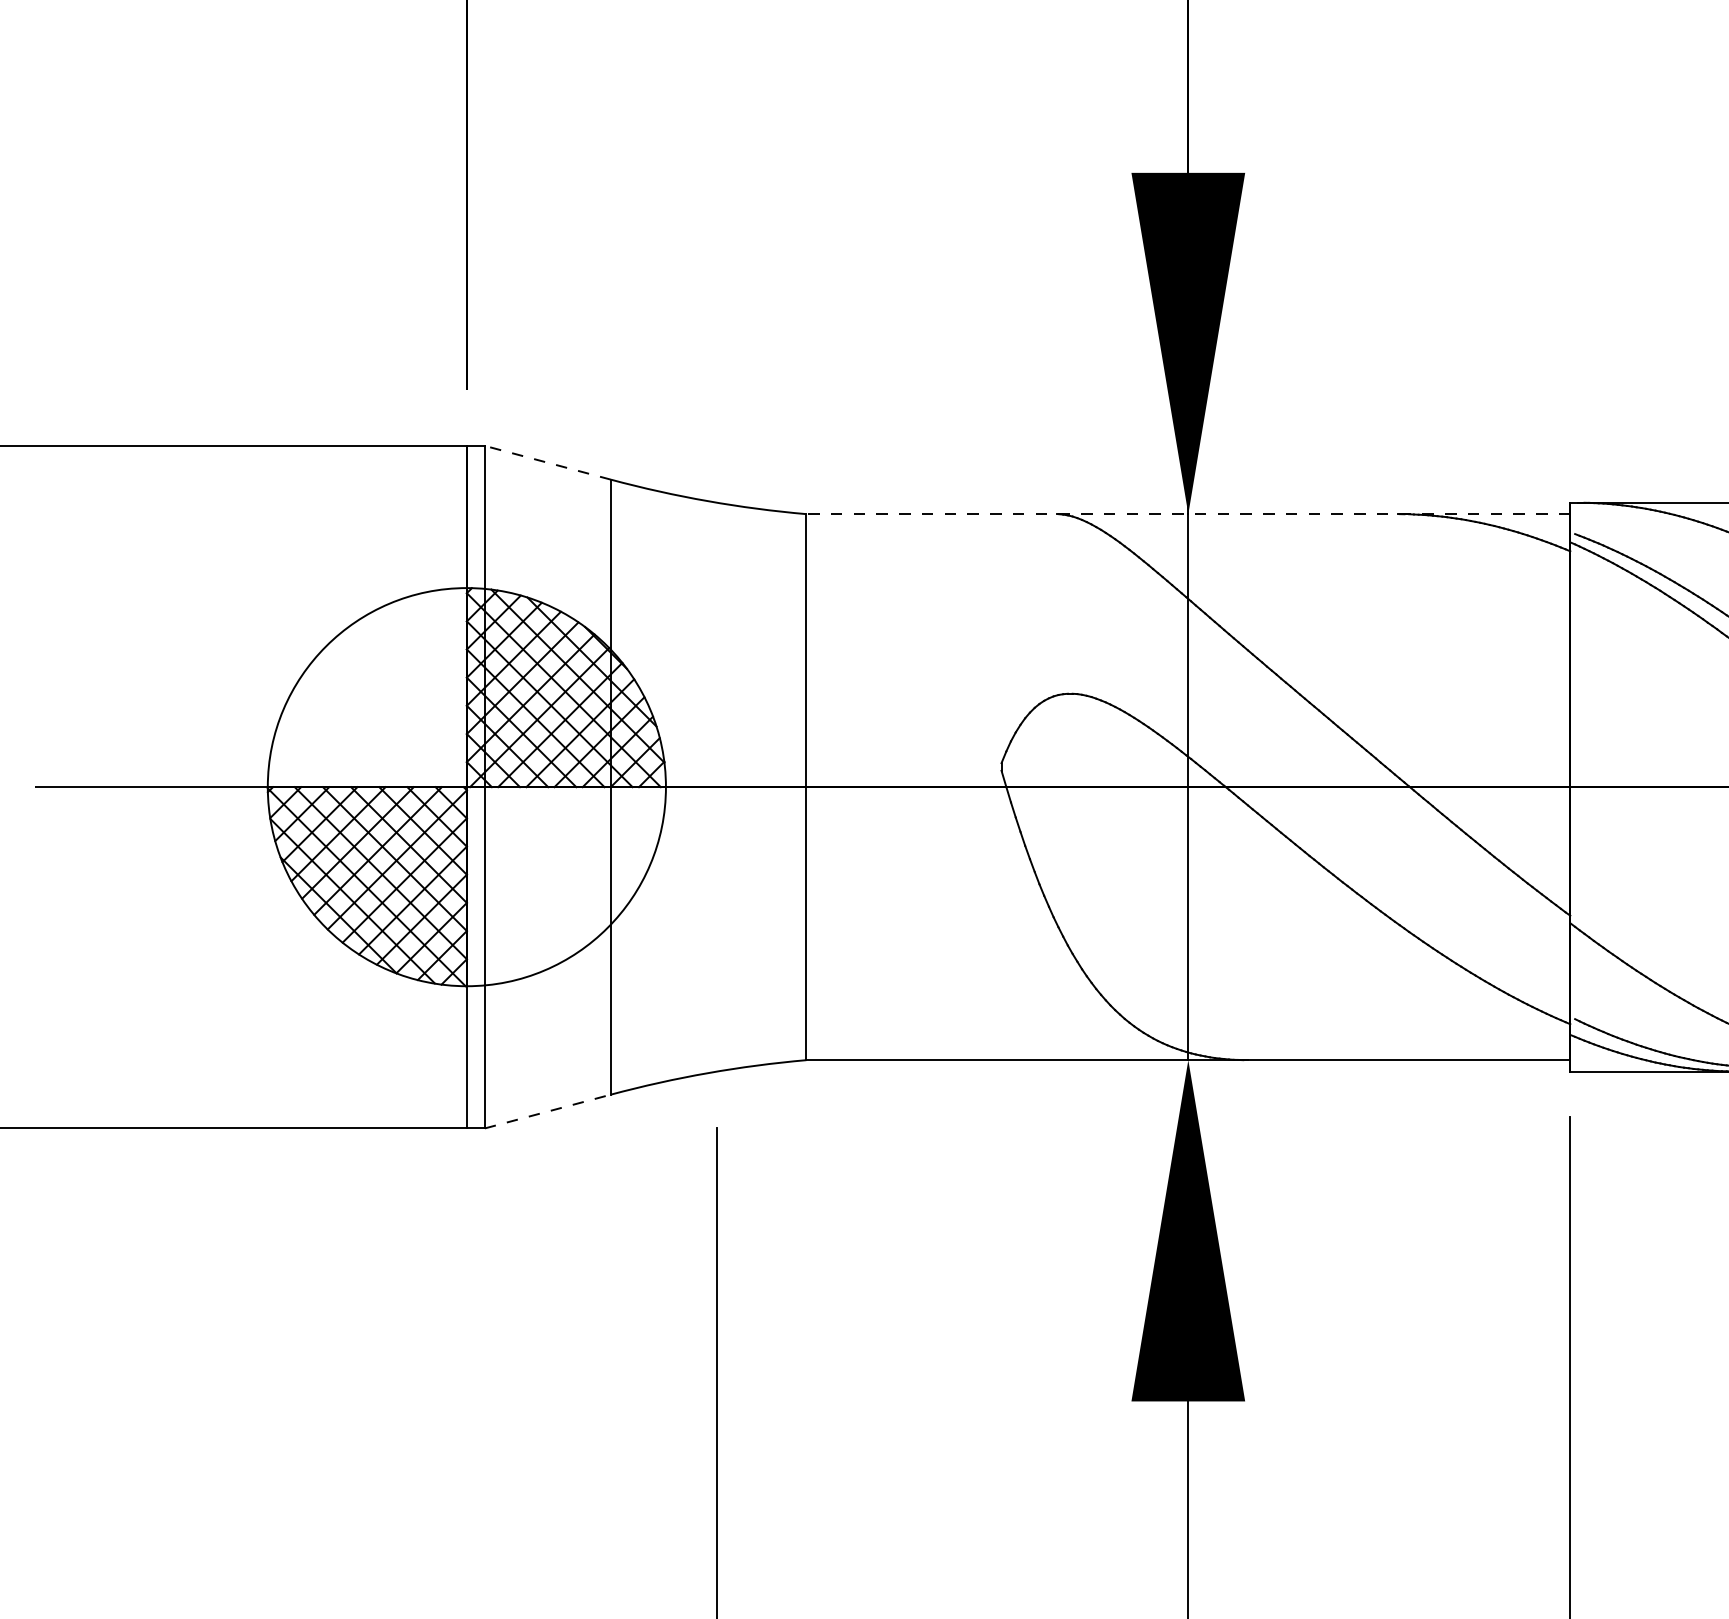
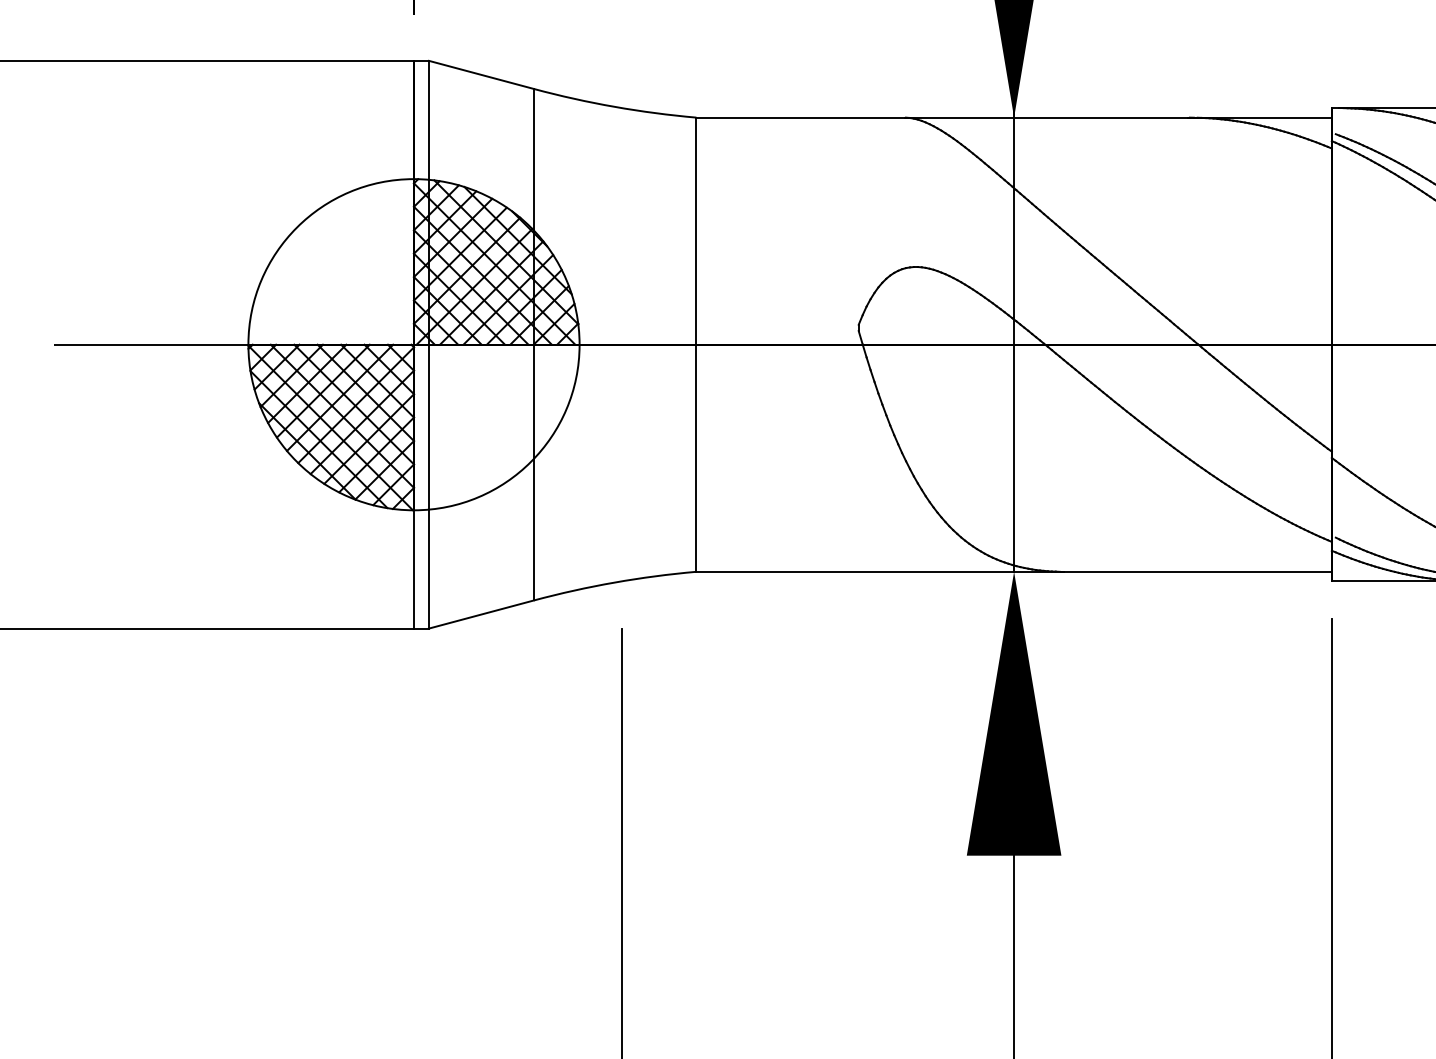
line: (547, 462) -> (481, 74), dashed -> solid
line: (1188, 514) -> (1014, 117), dashed -> solid
line: (548, 1111) -> (481, 614), dashed -> solid

